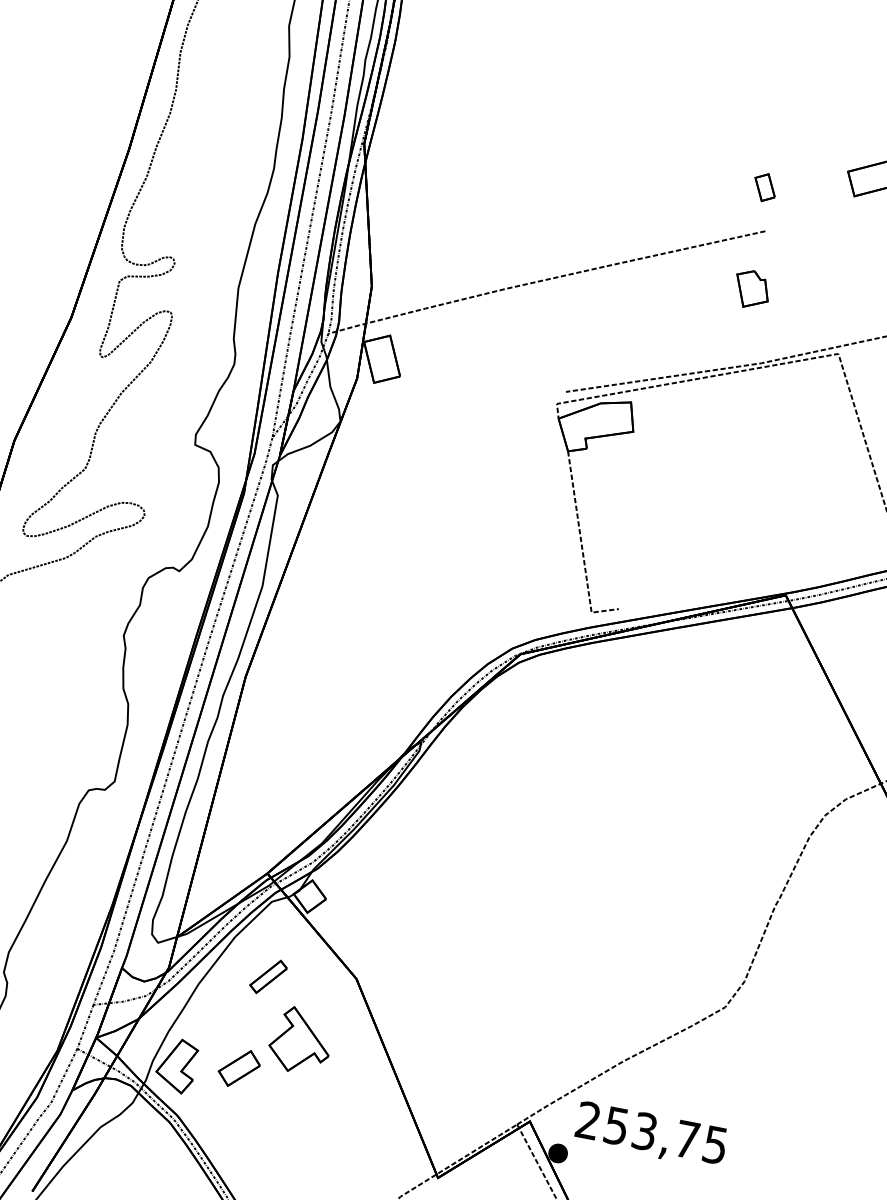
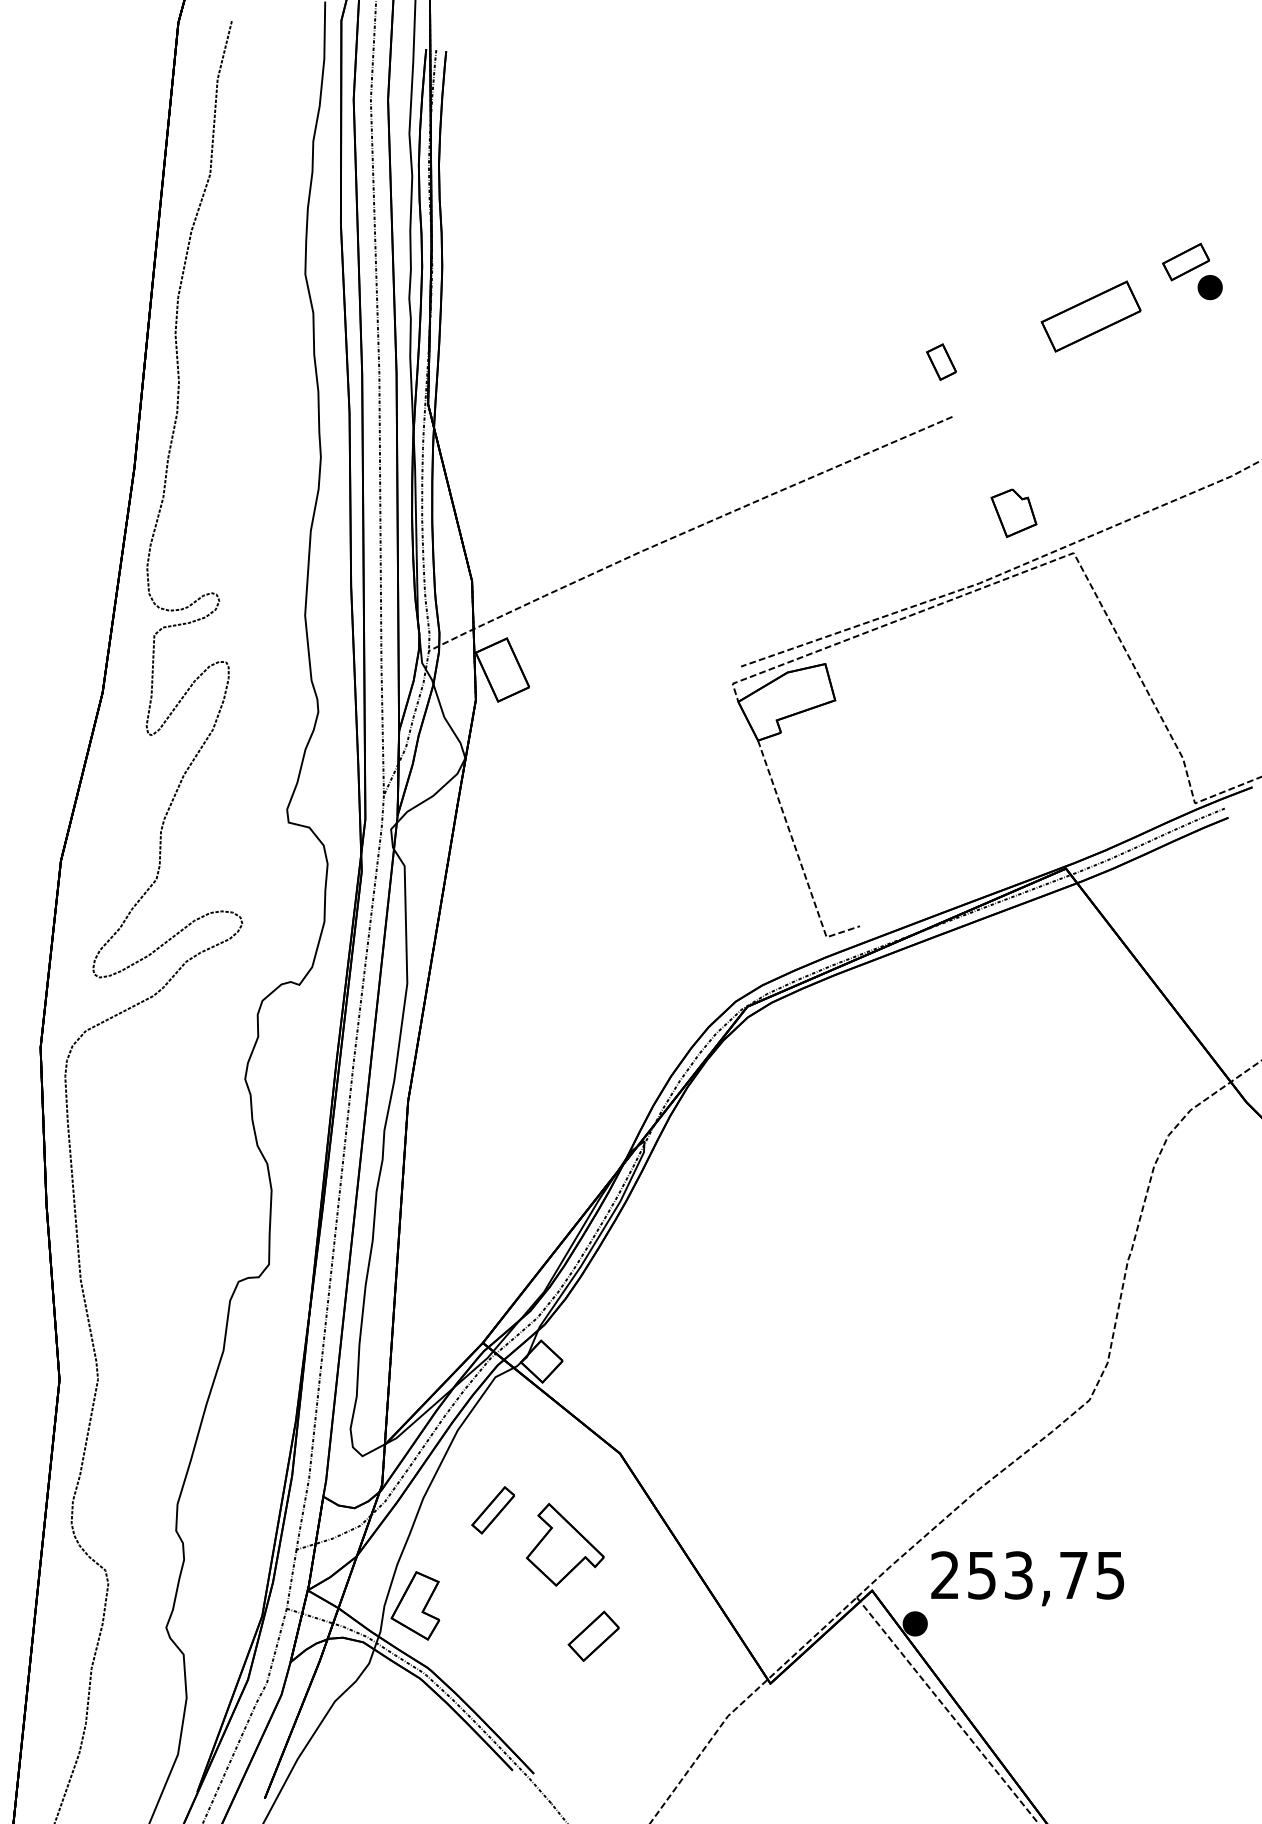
part: (751, 288) -> (1013, 512), moved
part: (267, 976) -> (492, 1510), moved
part: (239, 1067) -> (593, 1635), moved

